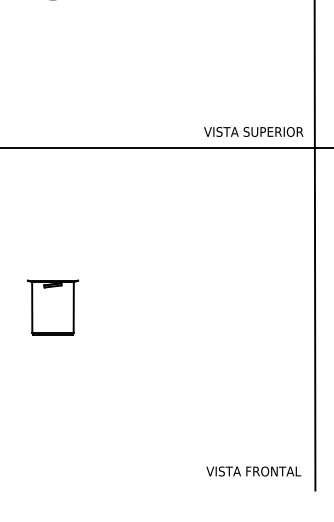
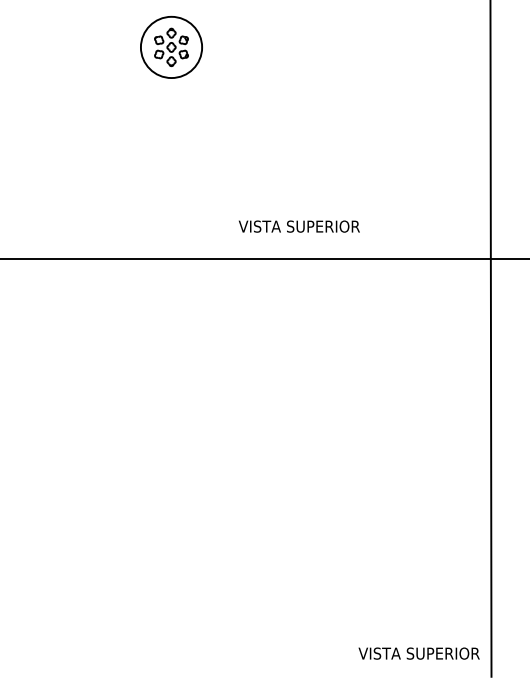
text: (253, 131) -> (299, 226), moved
part: (52, 307) -> (171, 453), removed
text: (275, 471) -> (442, 653), VISTA FRONTAL -> VISTA SUPERIOR

